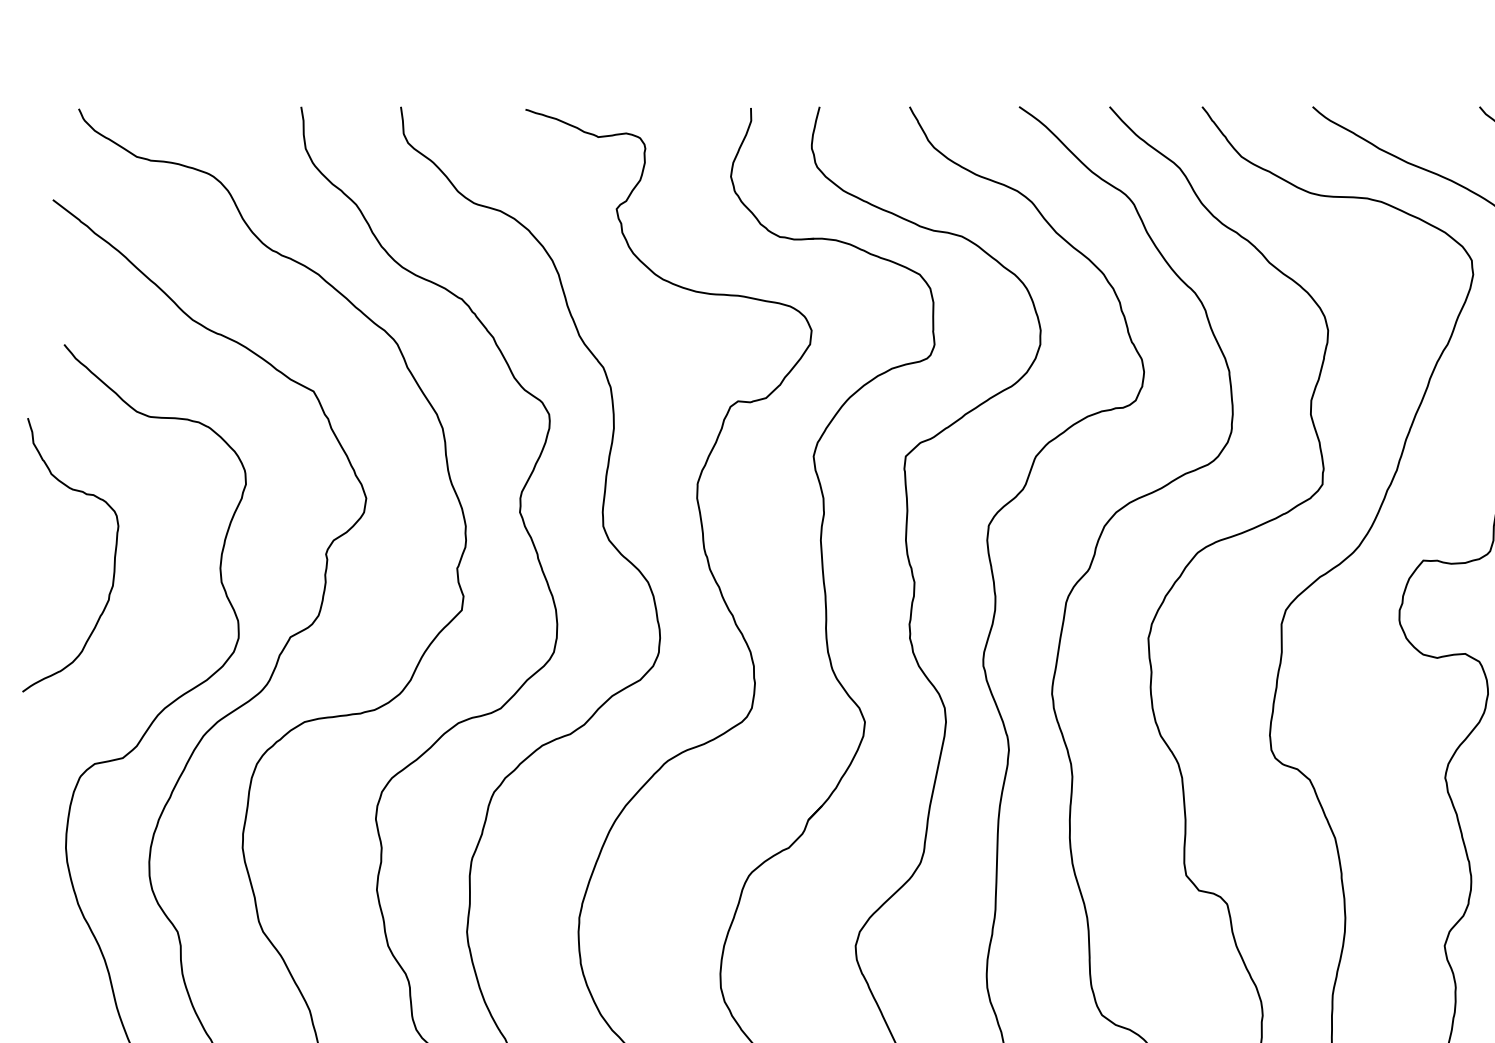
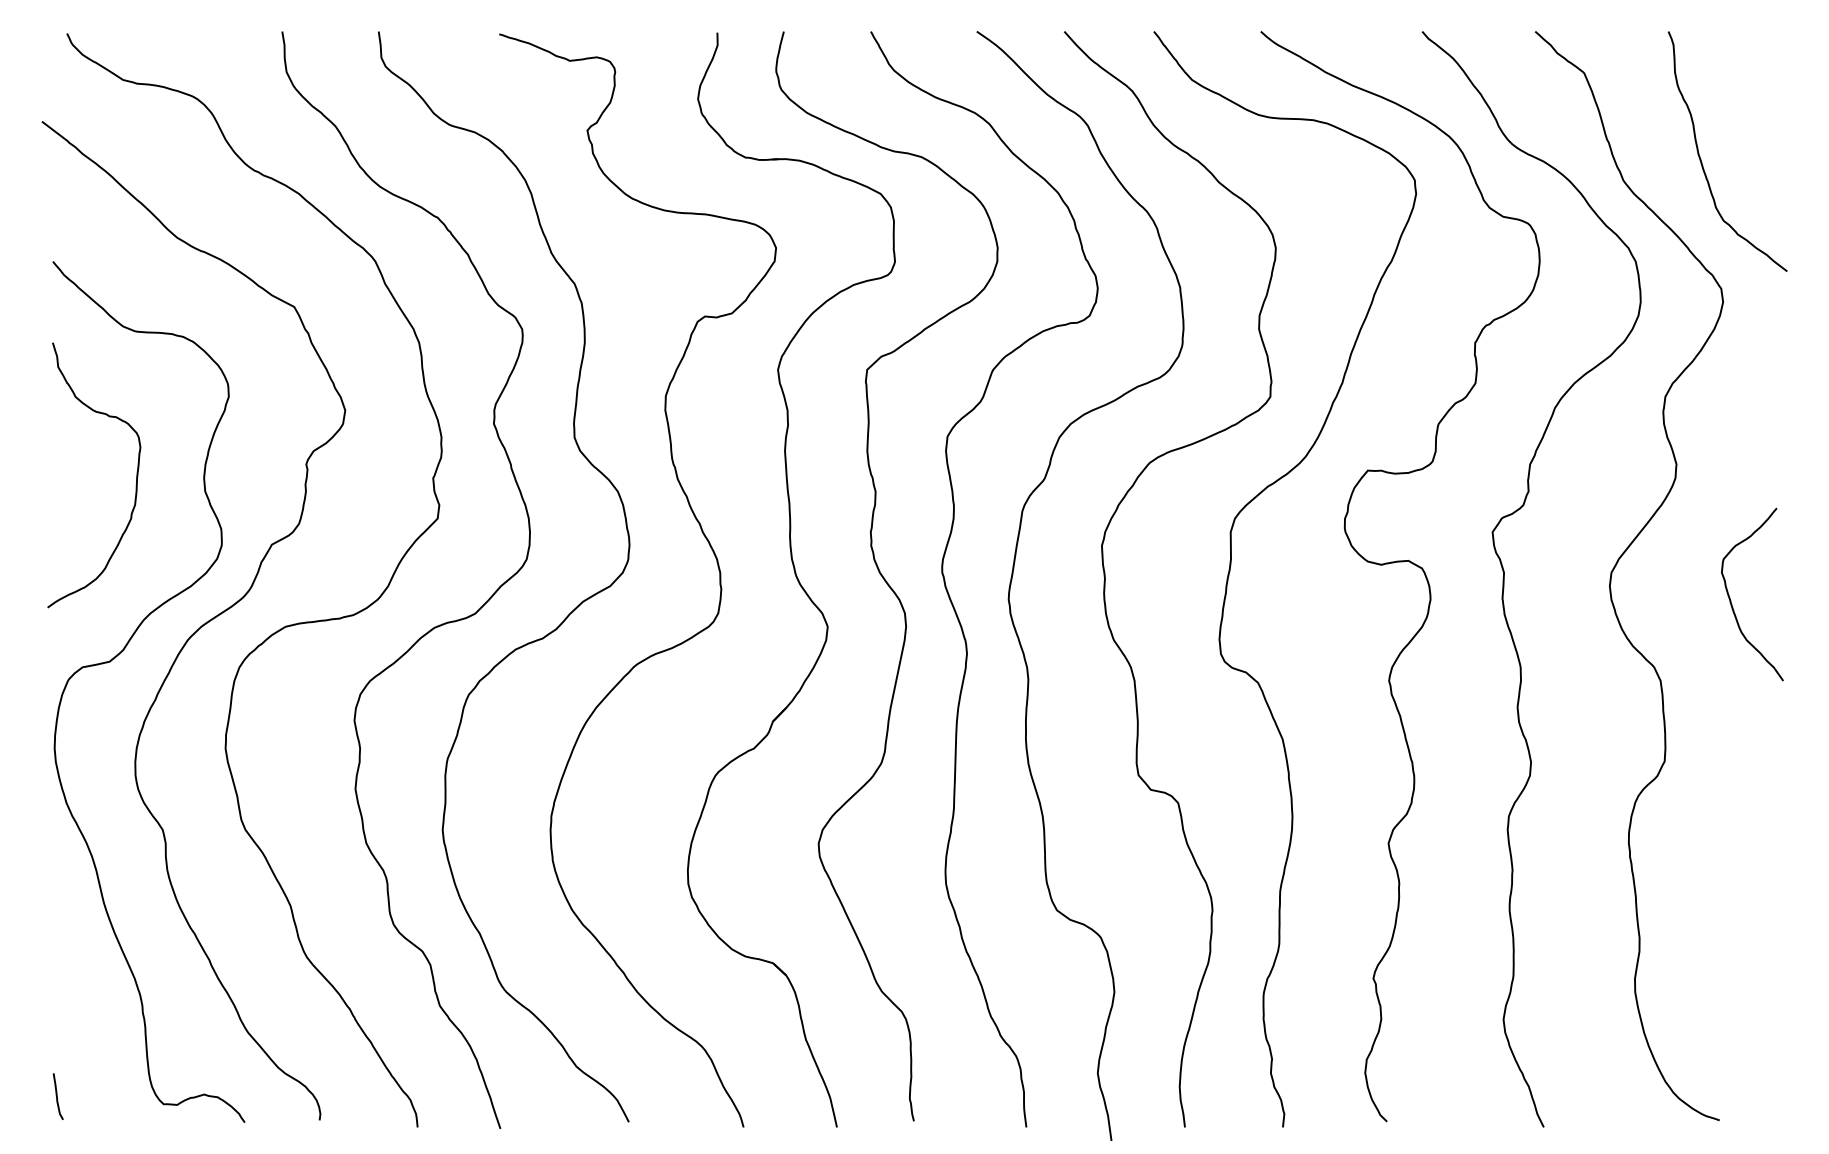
curve: (114, 555) -> (136, 475), moved

